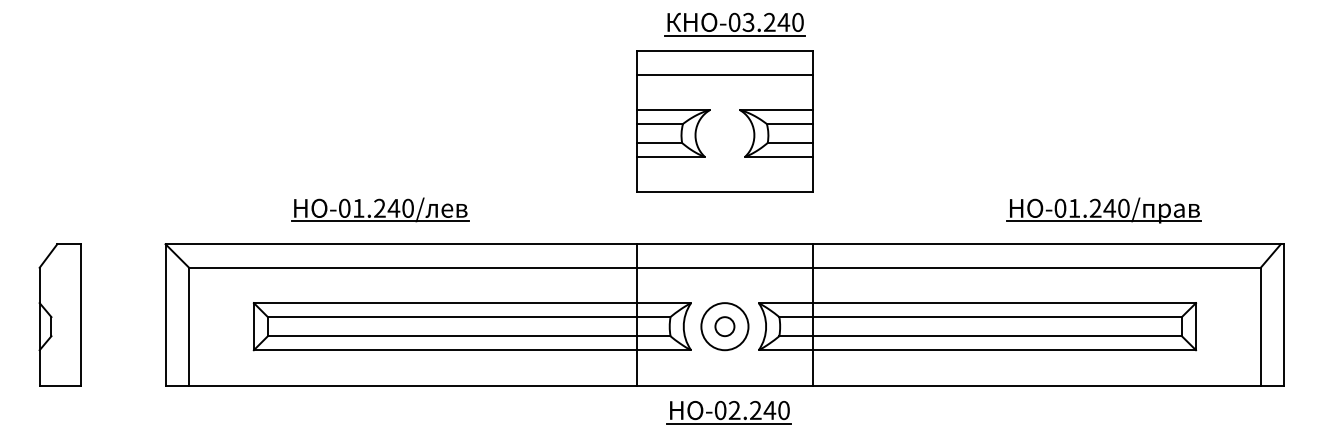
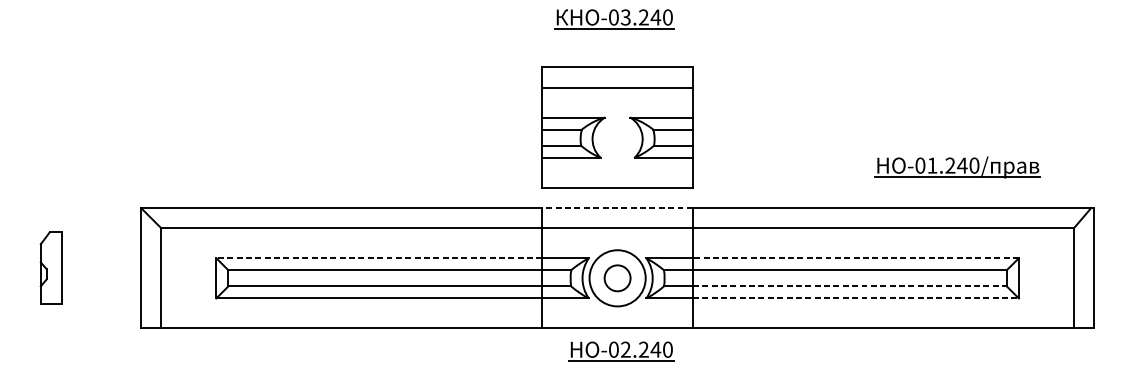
part: (734, 24) -> (613, 19), moved
part: (724, 121) -> (617, 127), moved
part: (380, 209) -> (324, 178), removed
part: (1103, 210) -> (957, 167), moved
line: (724, 244) -> (617, 208), solid -> dashed
line: (444, 303) -> (378, 258), solid -> dashed
line: (1004, 303) -> (855, 258), solid -> dashed
part: (59, 314) -> (50, 267), size x0.6
circle: (724, 326) -> (617, 278), size x1.4
circle: (724, 326) -> (617, 278), size x1.6
line: (998, 336) -> (850, 286), solid -> dashed
line: (1005, 350) -> (856, 298), solid -> dashed

